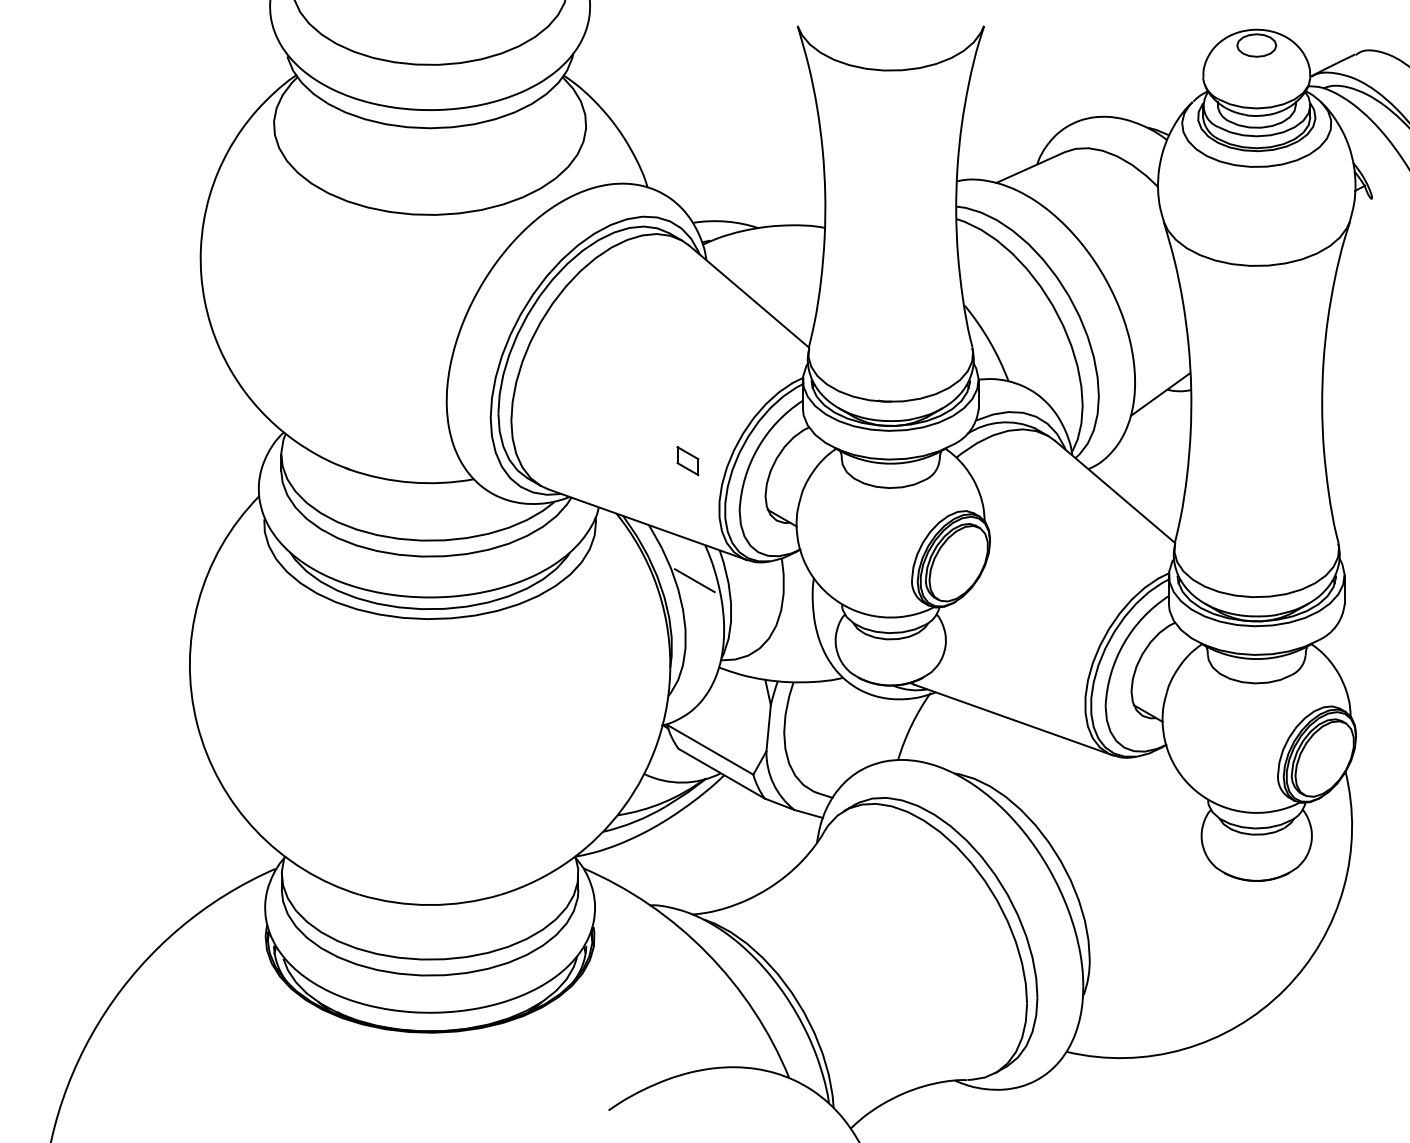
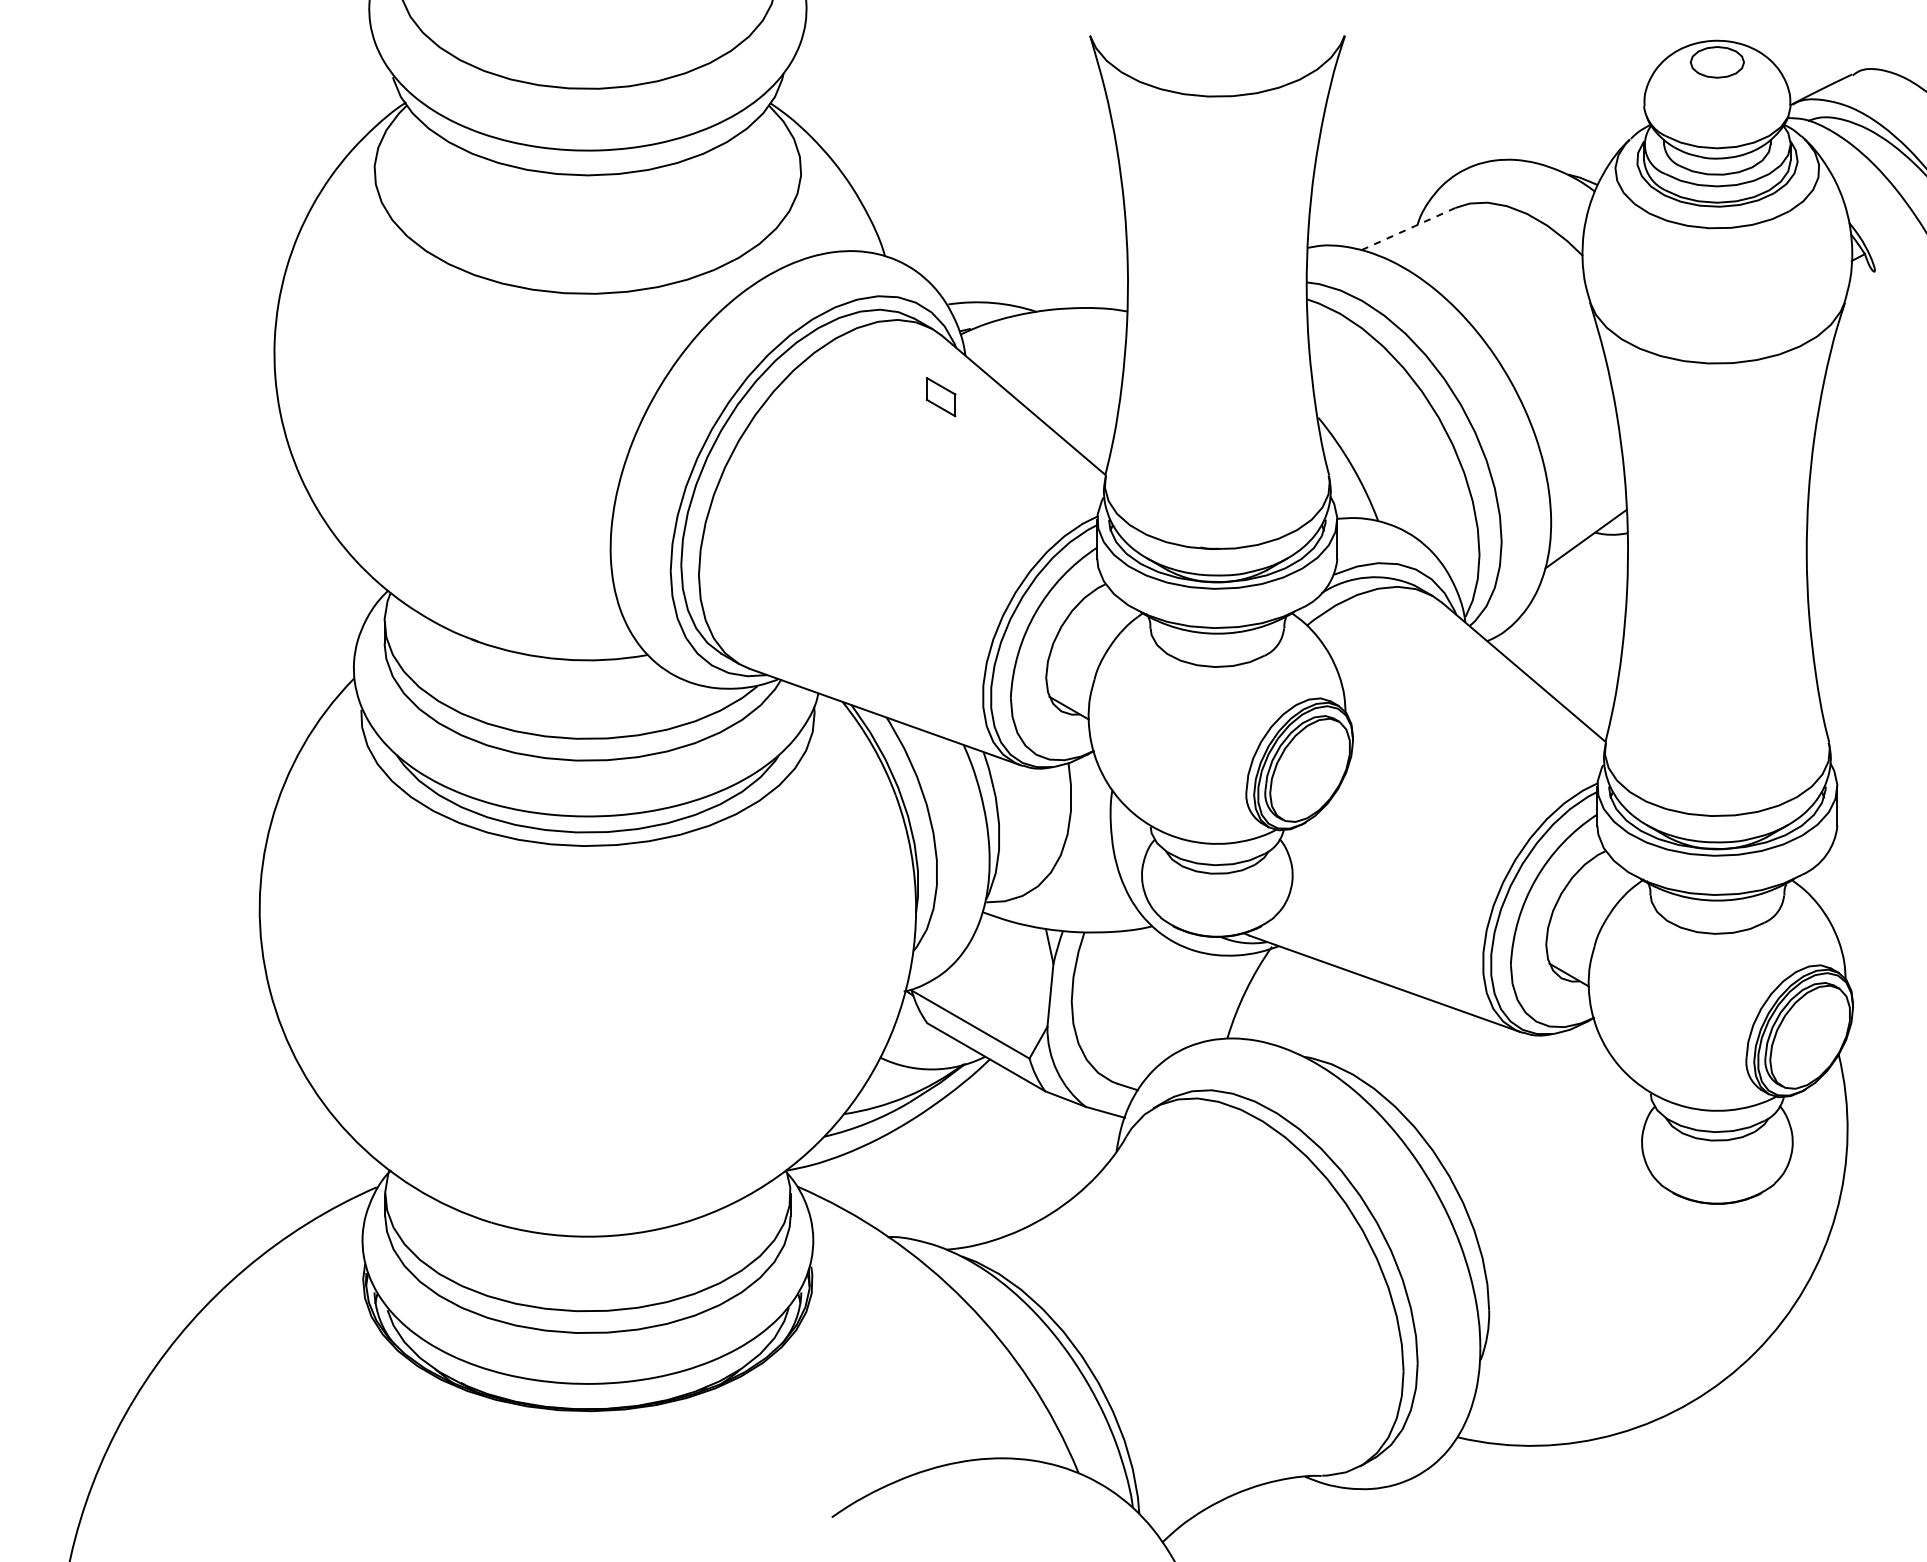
line: (1030, 167) -> (1408, 229), solid -> dashed
part: (687, 461) -> (940, 397), moved
line: (694, 580) -> (949, 793), removed

